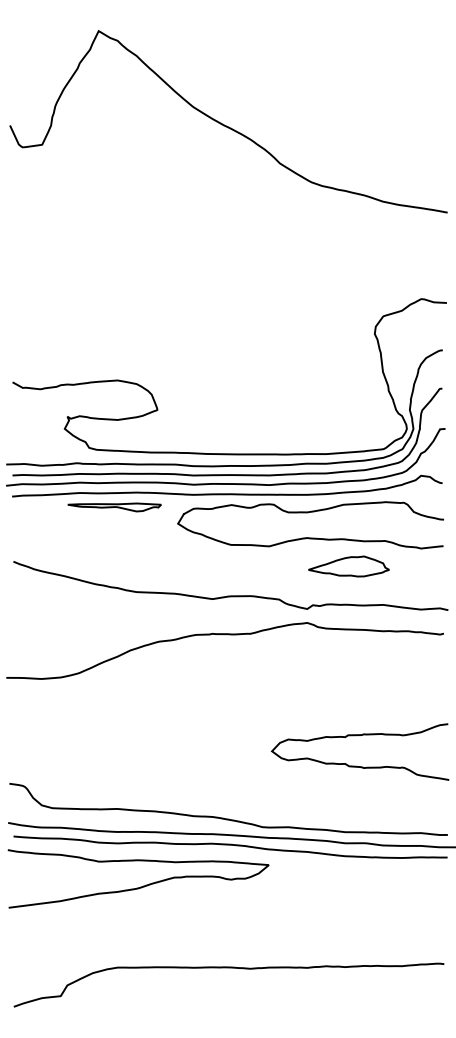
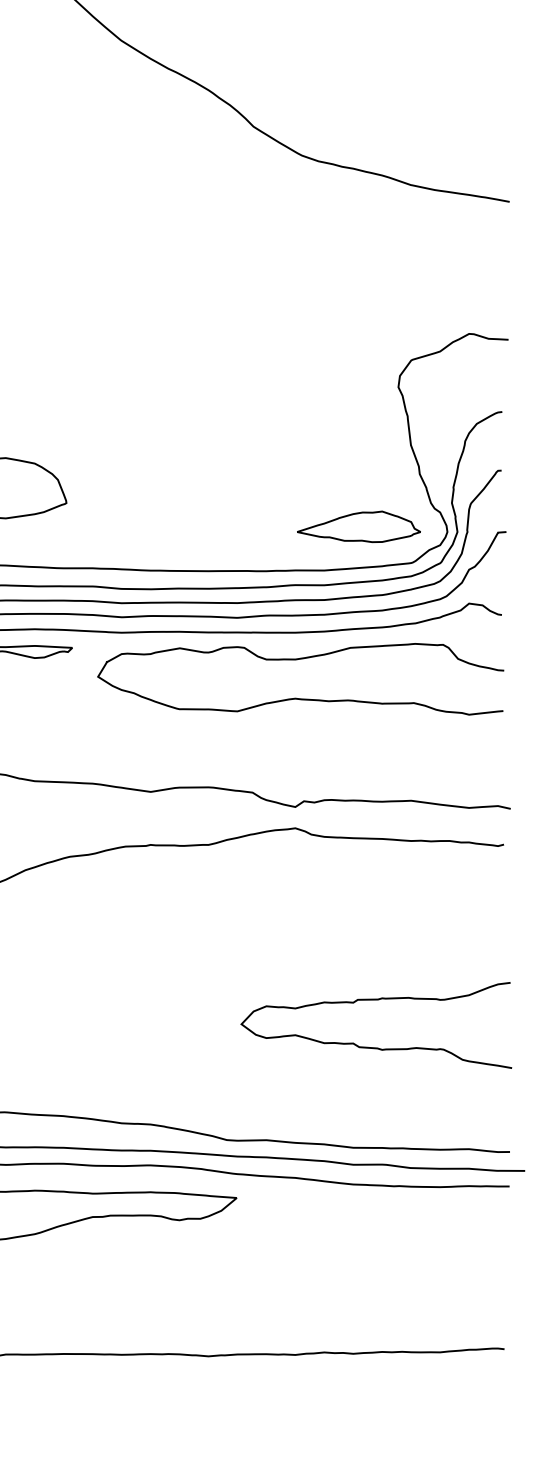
part: (348, 566) -> (358, 526), moved

